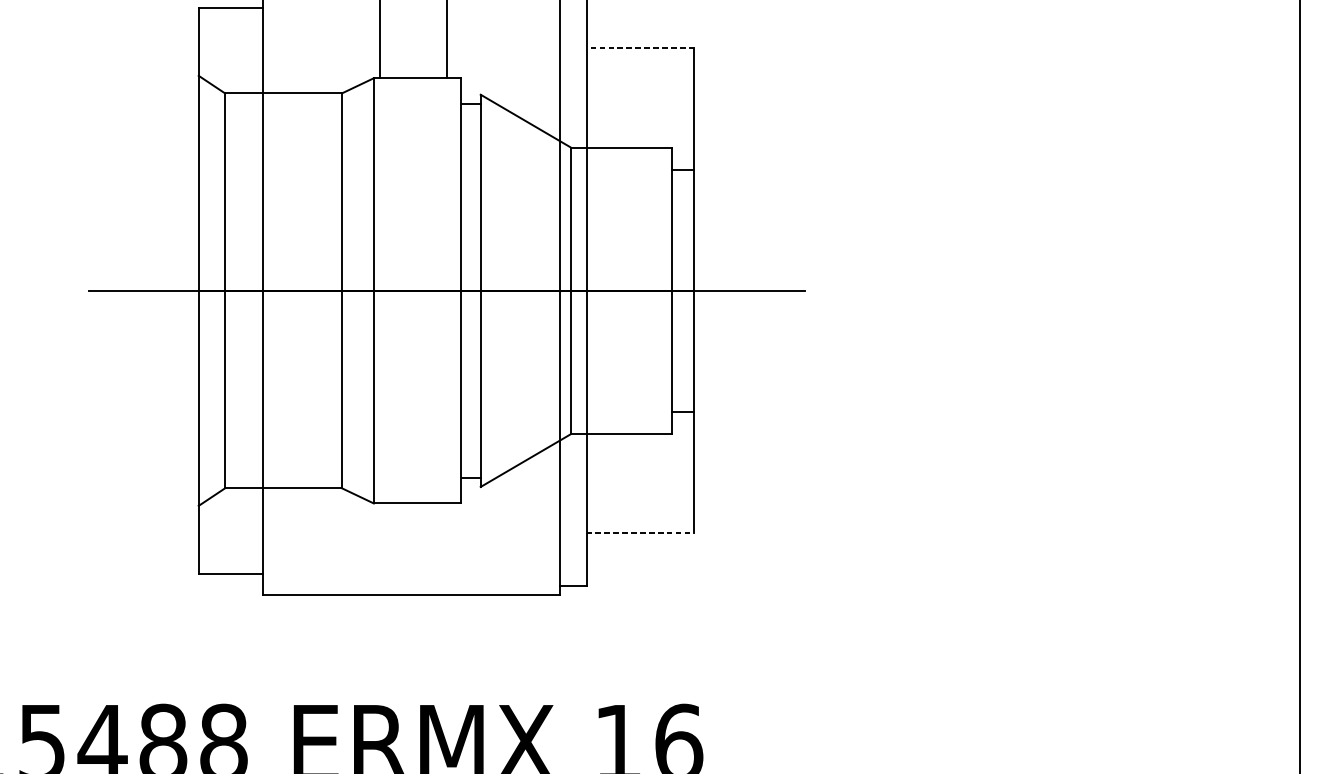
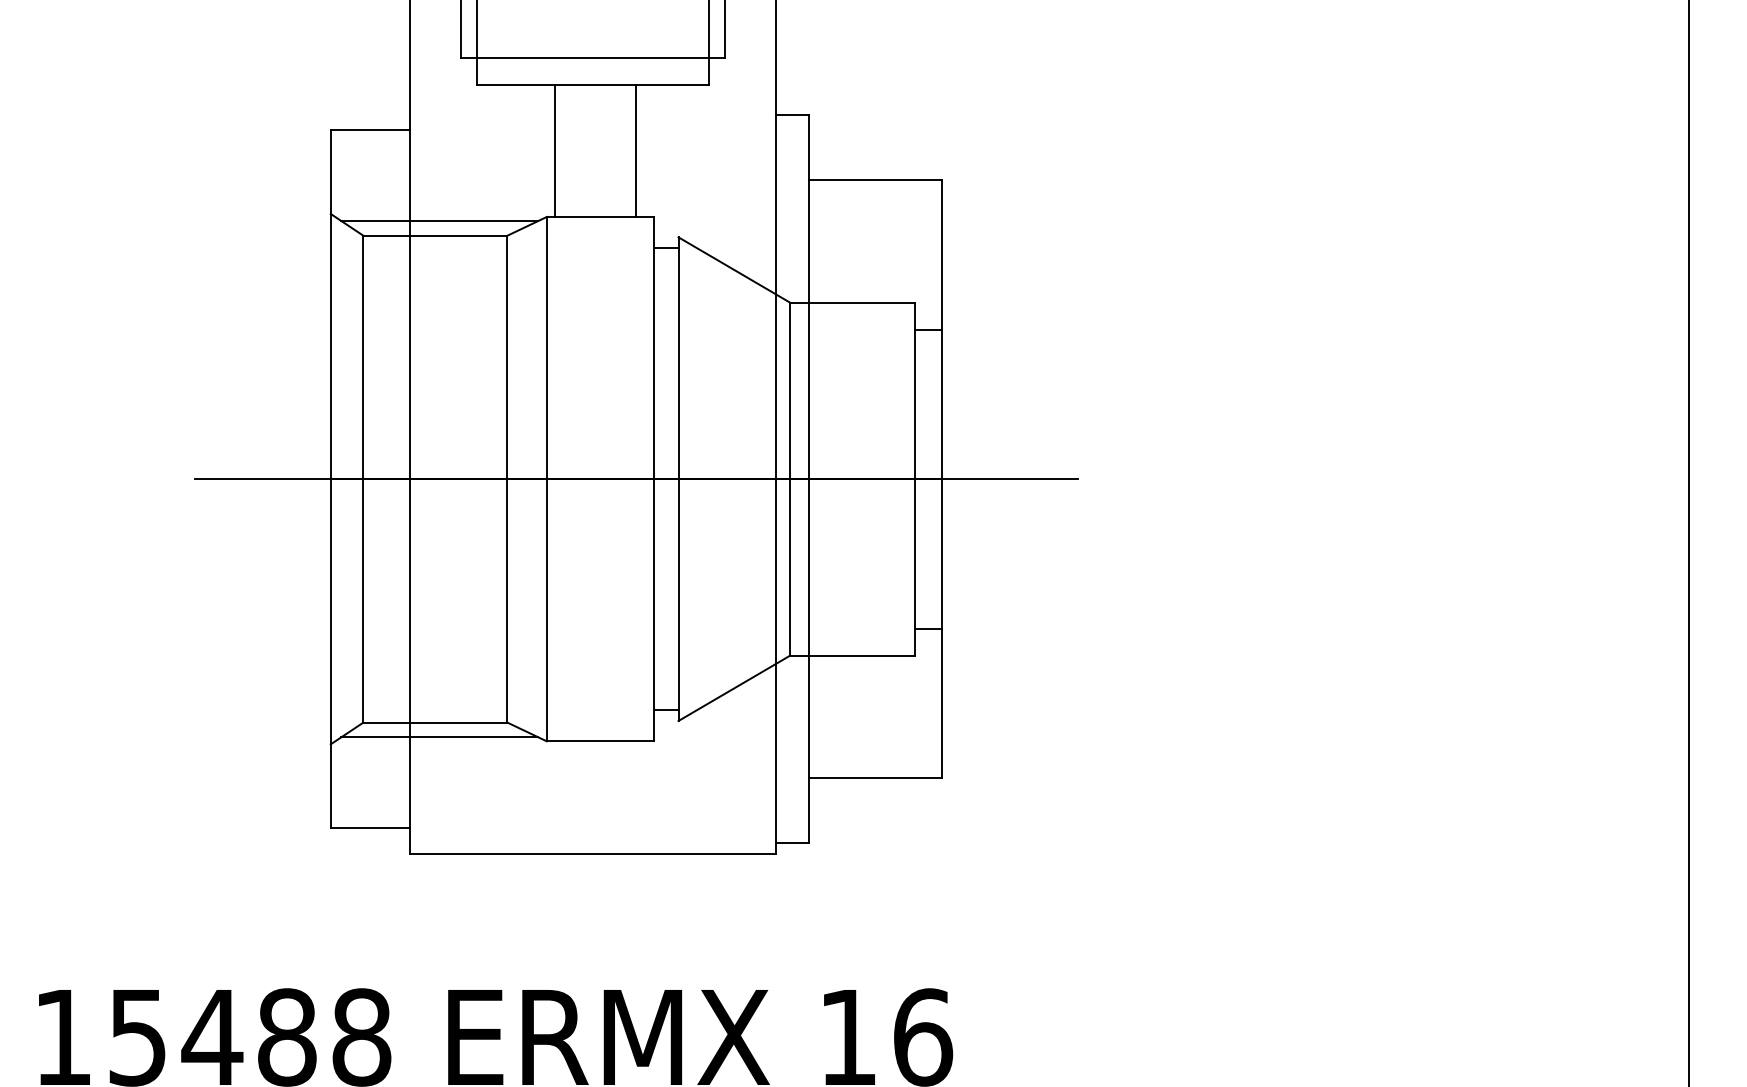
line: (640, 48) -> (875, 180), dashed -> solid
line: (286, 81) -> (439, 221), added
line: (286, 500) -> (439, 737), added
line: (640, 533) -> (875, 778), dashed -> solid

